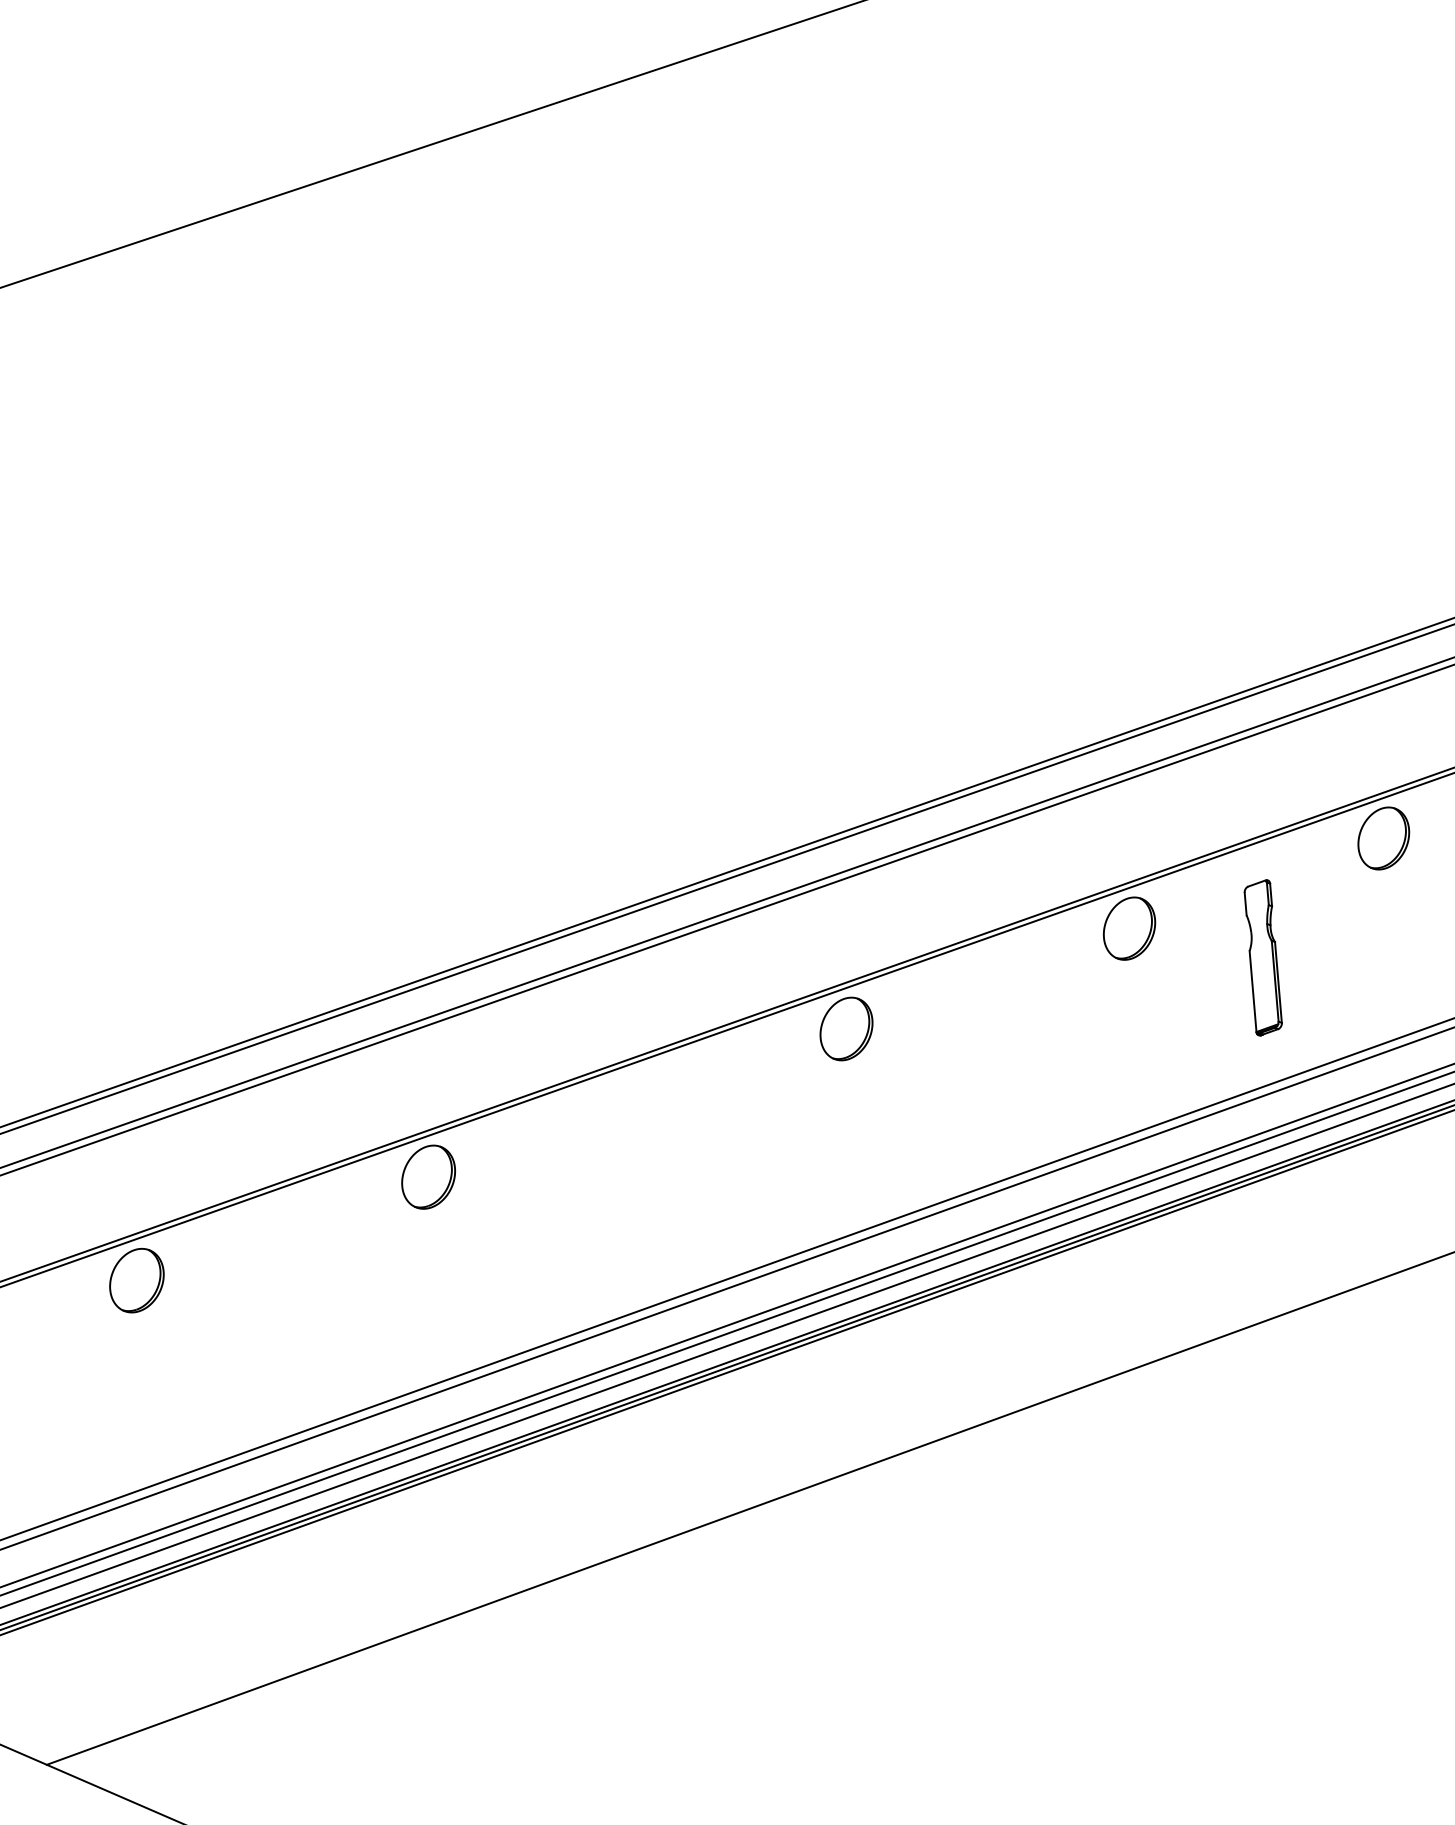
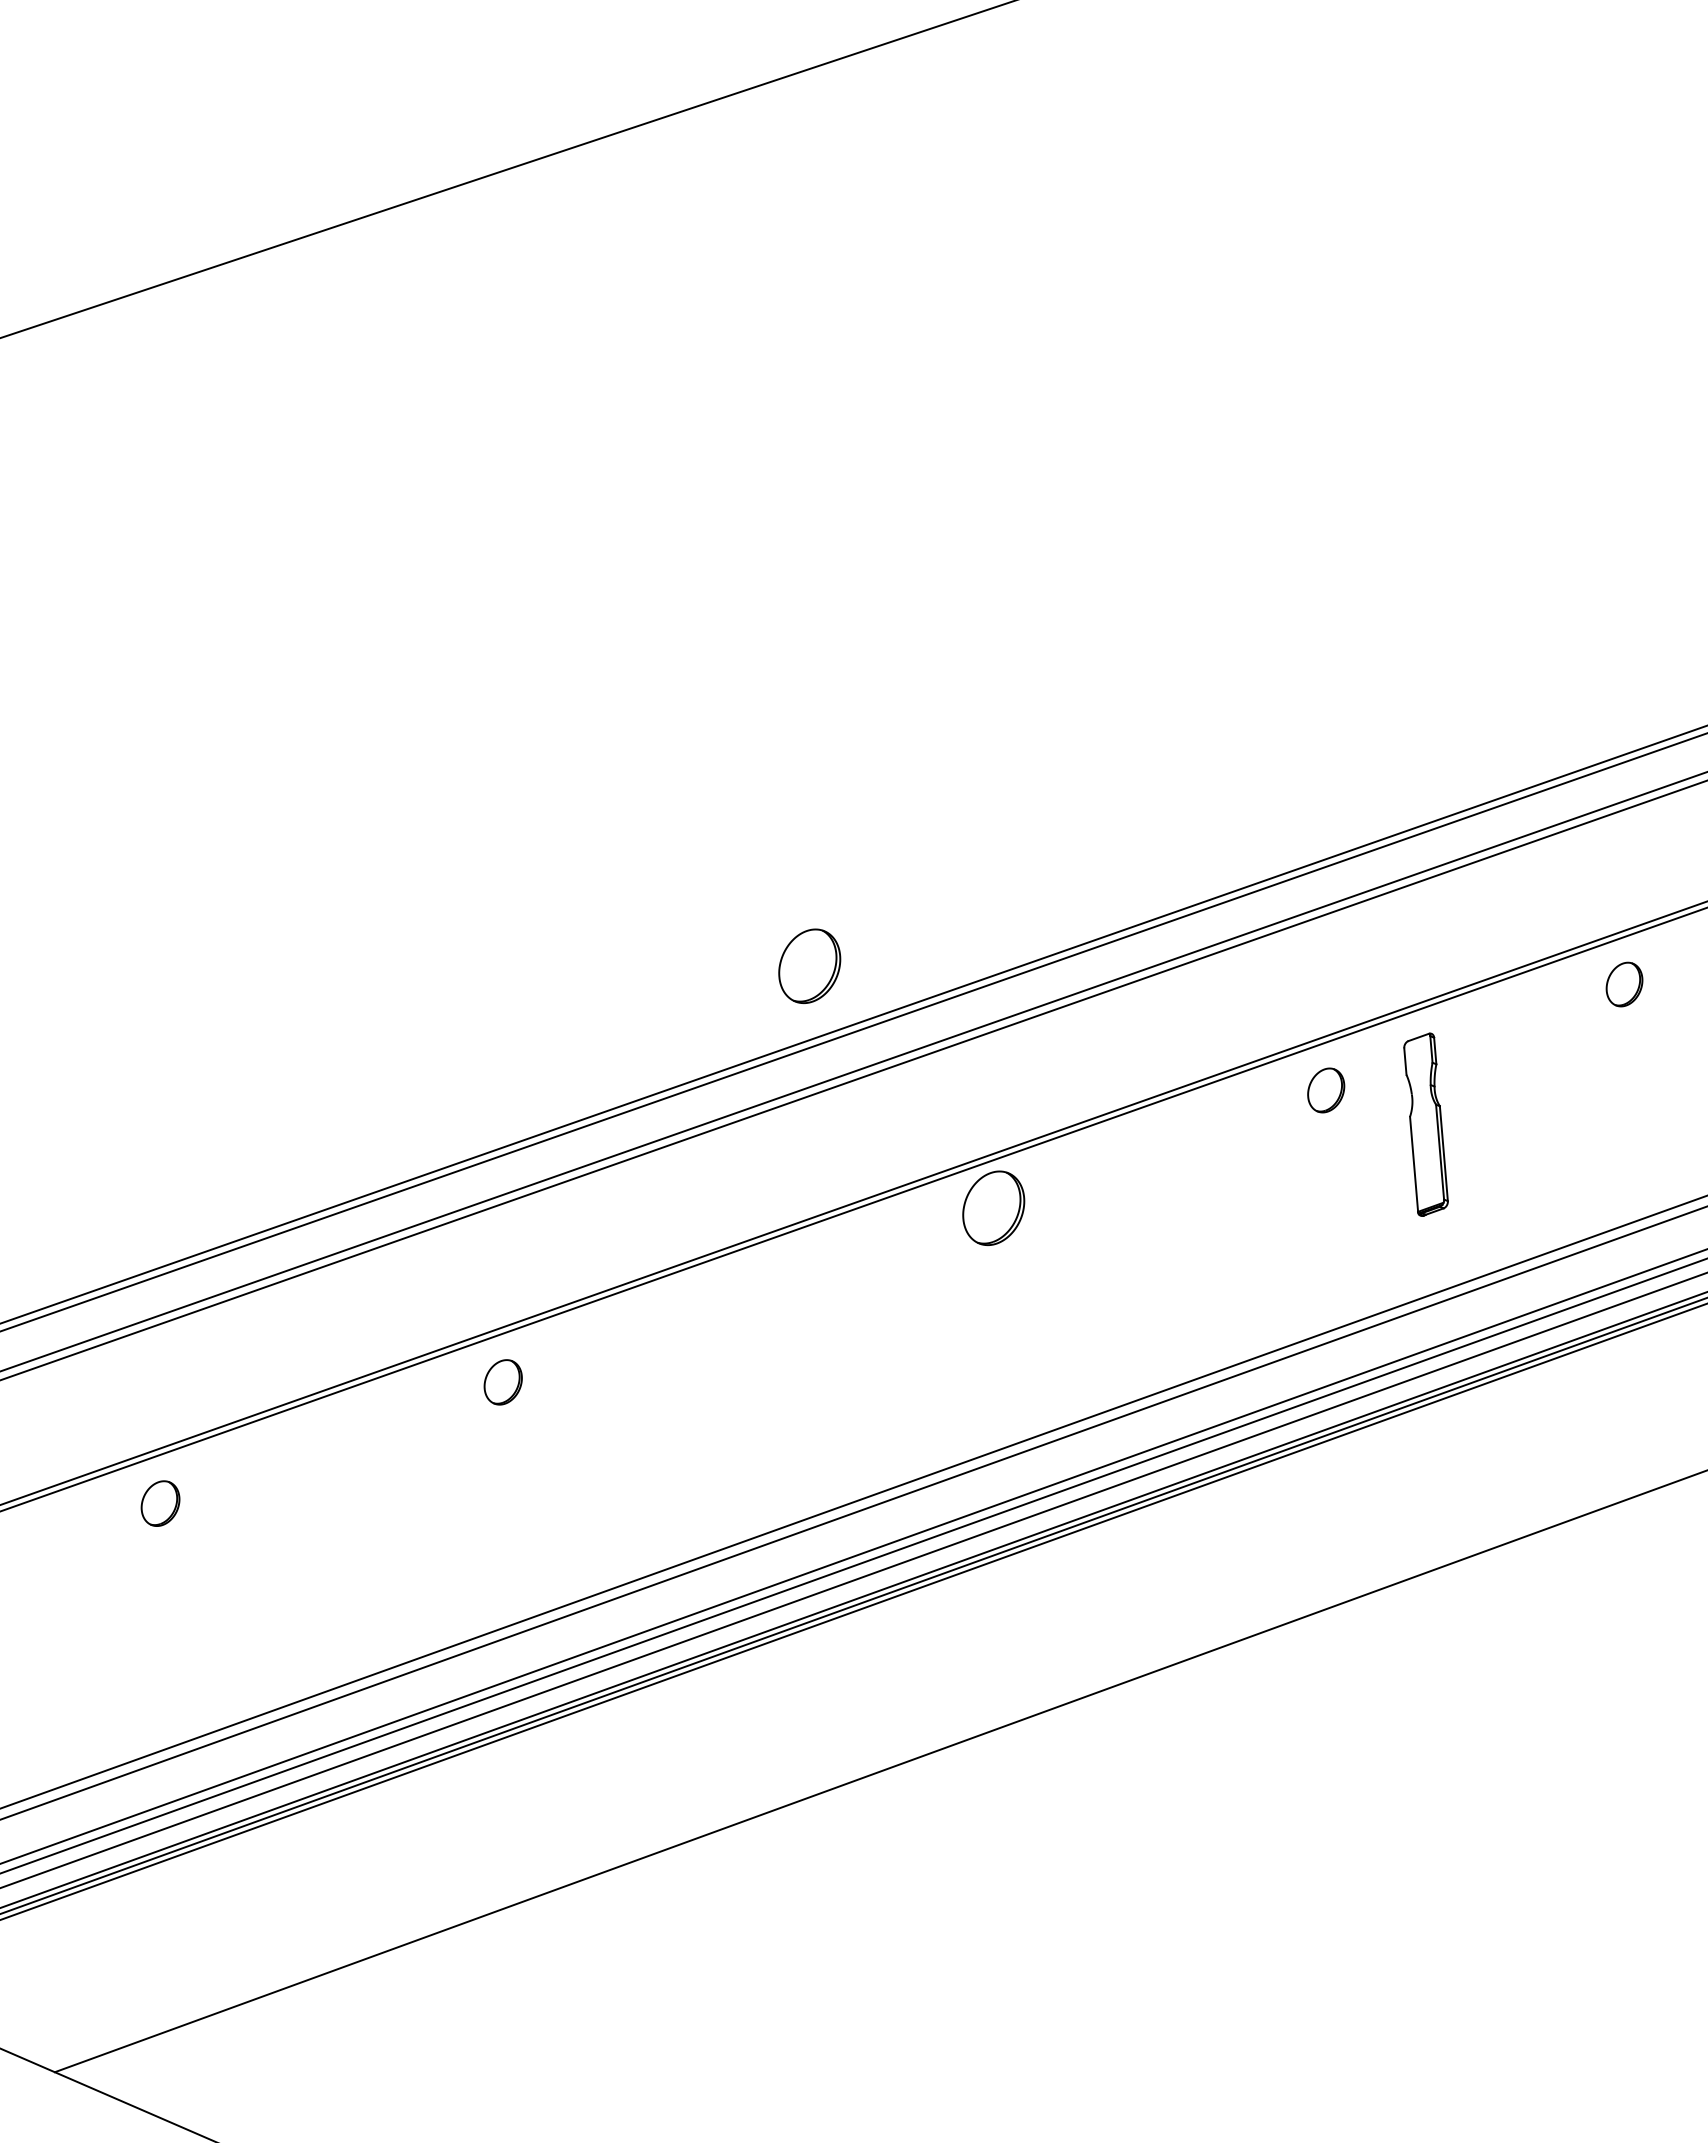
part: (689, 822) -> (809, 965), added
part: (1383, 838) -> (1624, 984), size x0.6
part: (1129, 928) -> (1326, 1090), size x0.6
part: (1262, 957) -> (1425, 1124), moved
part: (428, 1177) -> (503, 1382), size x0.6
part: (136, 1280) -> (160, 1503), size x0.6

